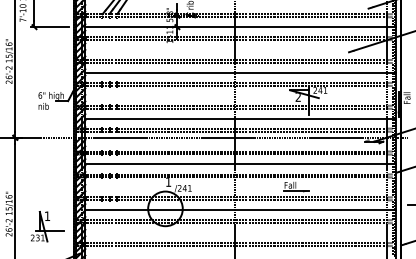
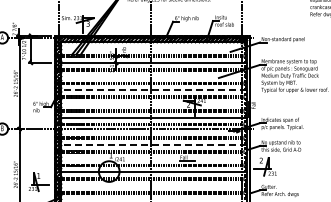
line: (241, 73) -> (154, 90), solid -> dashed
line: (241, 165) -> (154, 145), solid -> dashed

